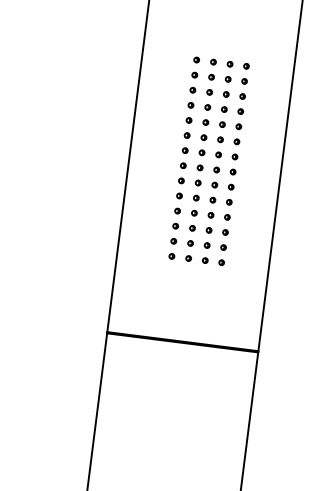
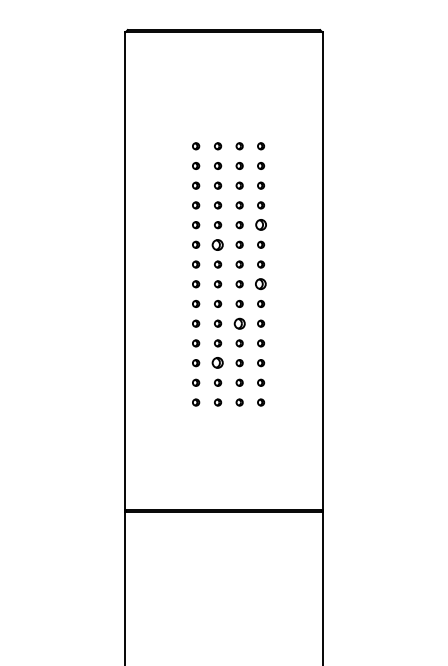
part: (238, 126) -> (260, 225), size x1.6
part: (204, 137) -> (218, 244), size x1.6
part: (233, 172) -> (261, 284), size x1.6
part: (212, 200) -> (239, 323), size x1.6
part: (192, 228) -> (218, 363), size x1.6

